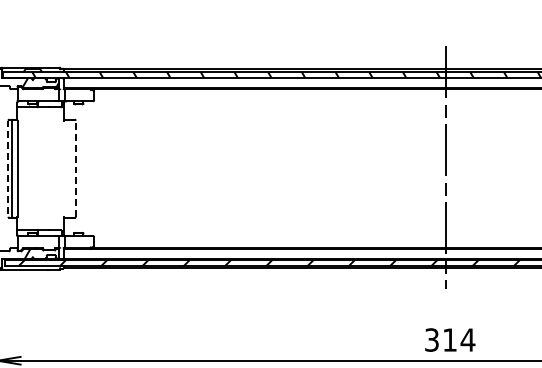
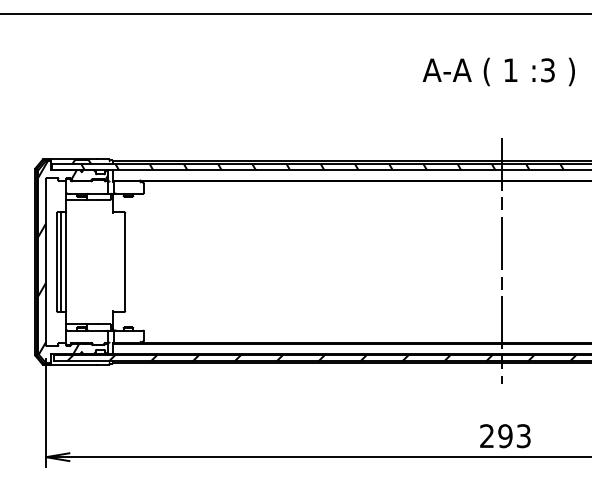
line: (7, 169) -> (56, 262), dashed -> solid
line: (75, 169) -> (125, 262), dashed -> solid
text: (450, 340) -> (505, 436), 314 -> 293

